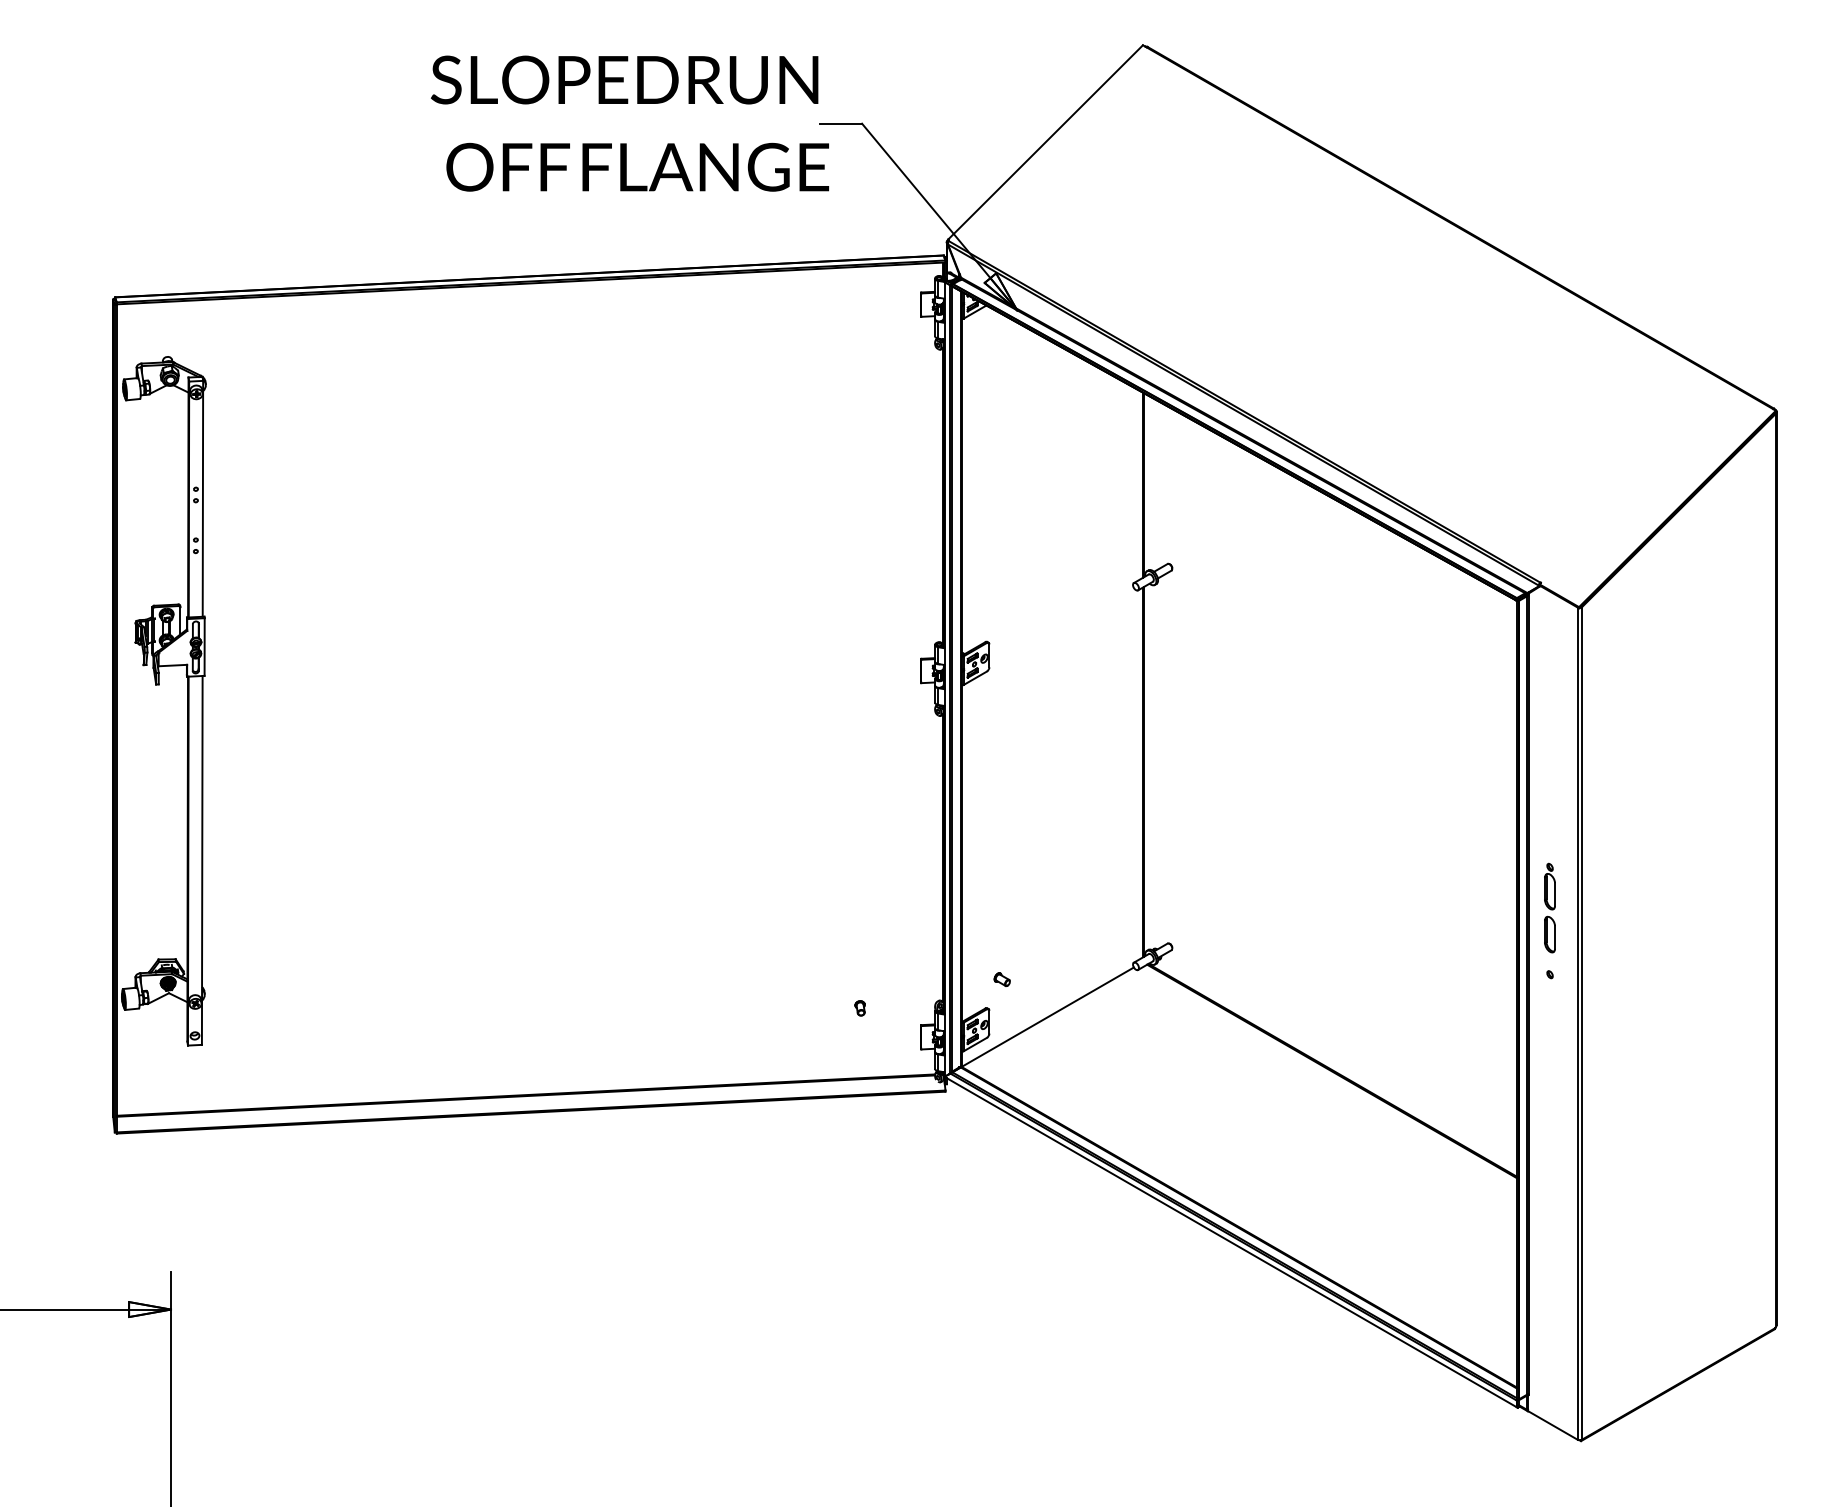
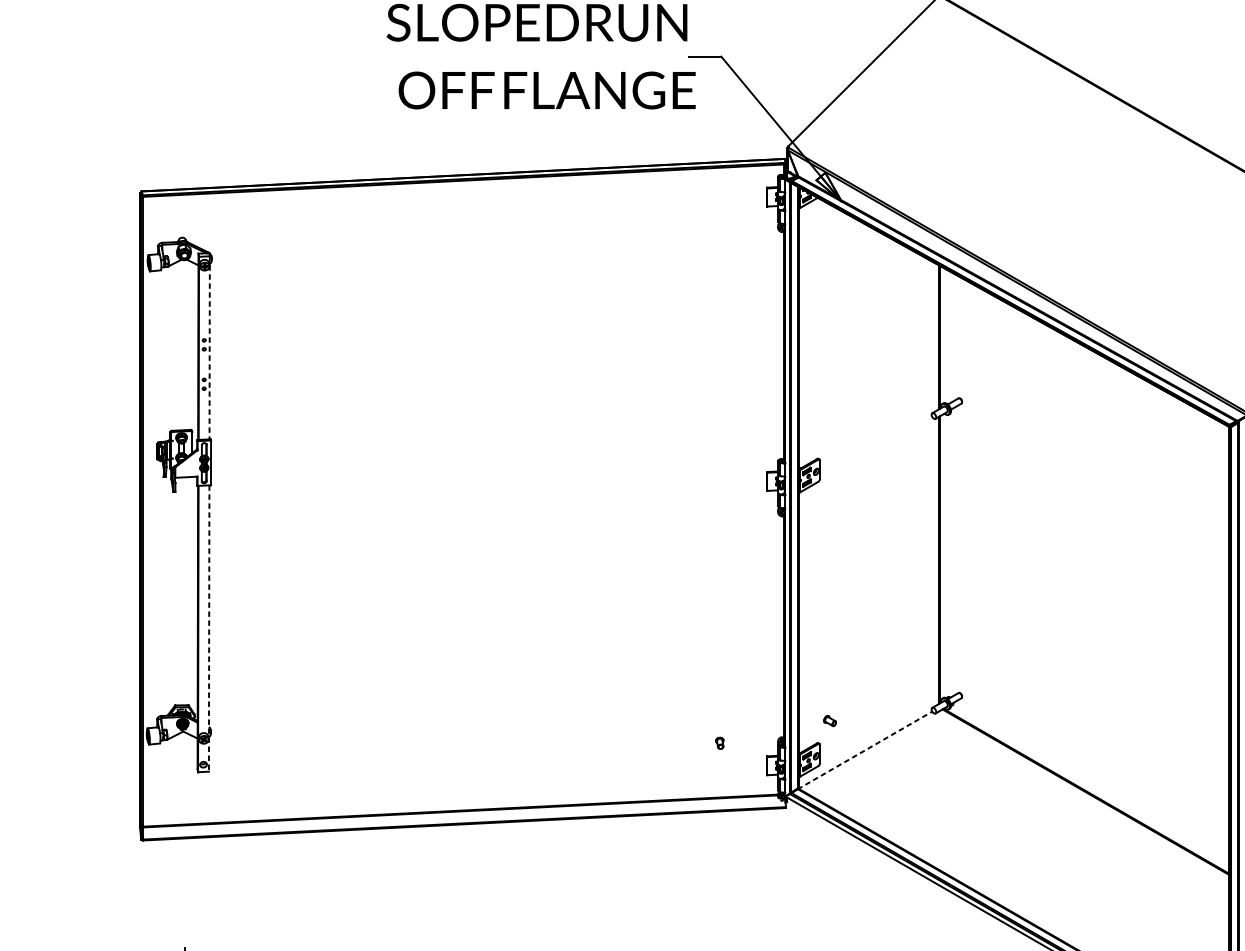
line: (202, 498) -> (209, 347), solid -> dashed
line: (202, 860) -> (209, 628), solid -> dashed
line: (1042, 1020) -> (861, 752), solid -> dashed

